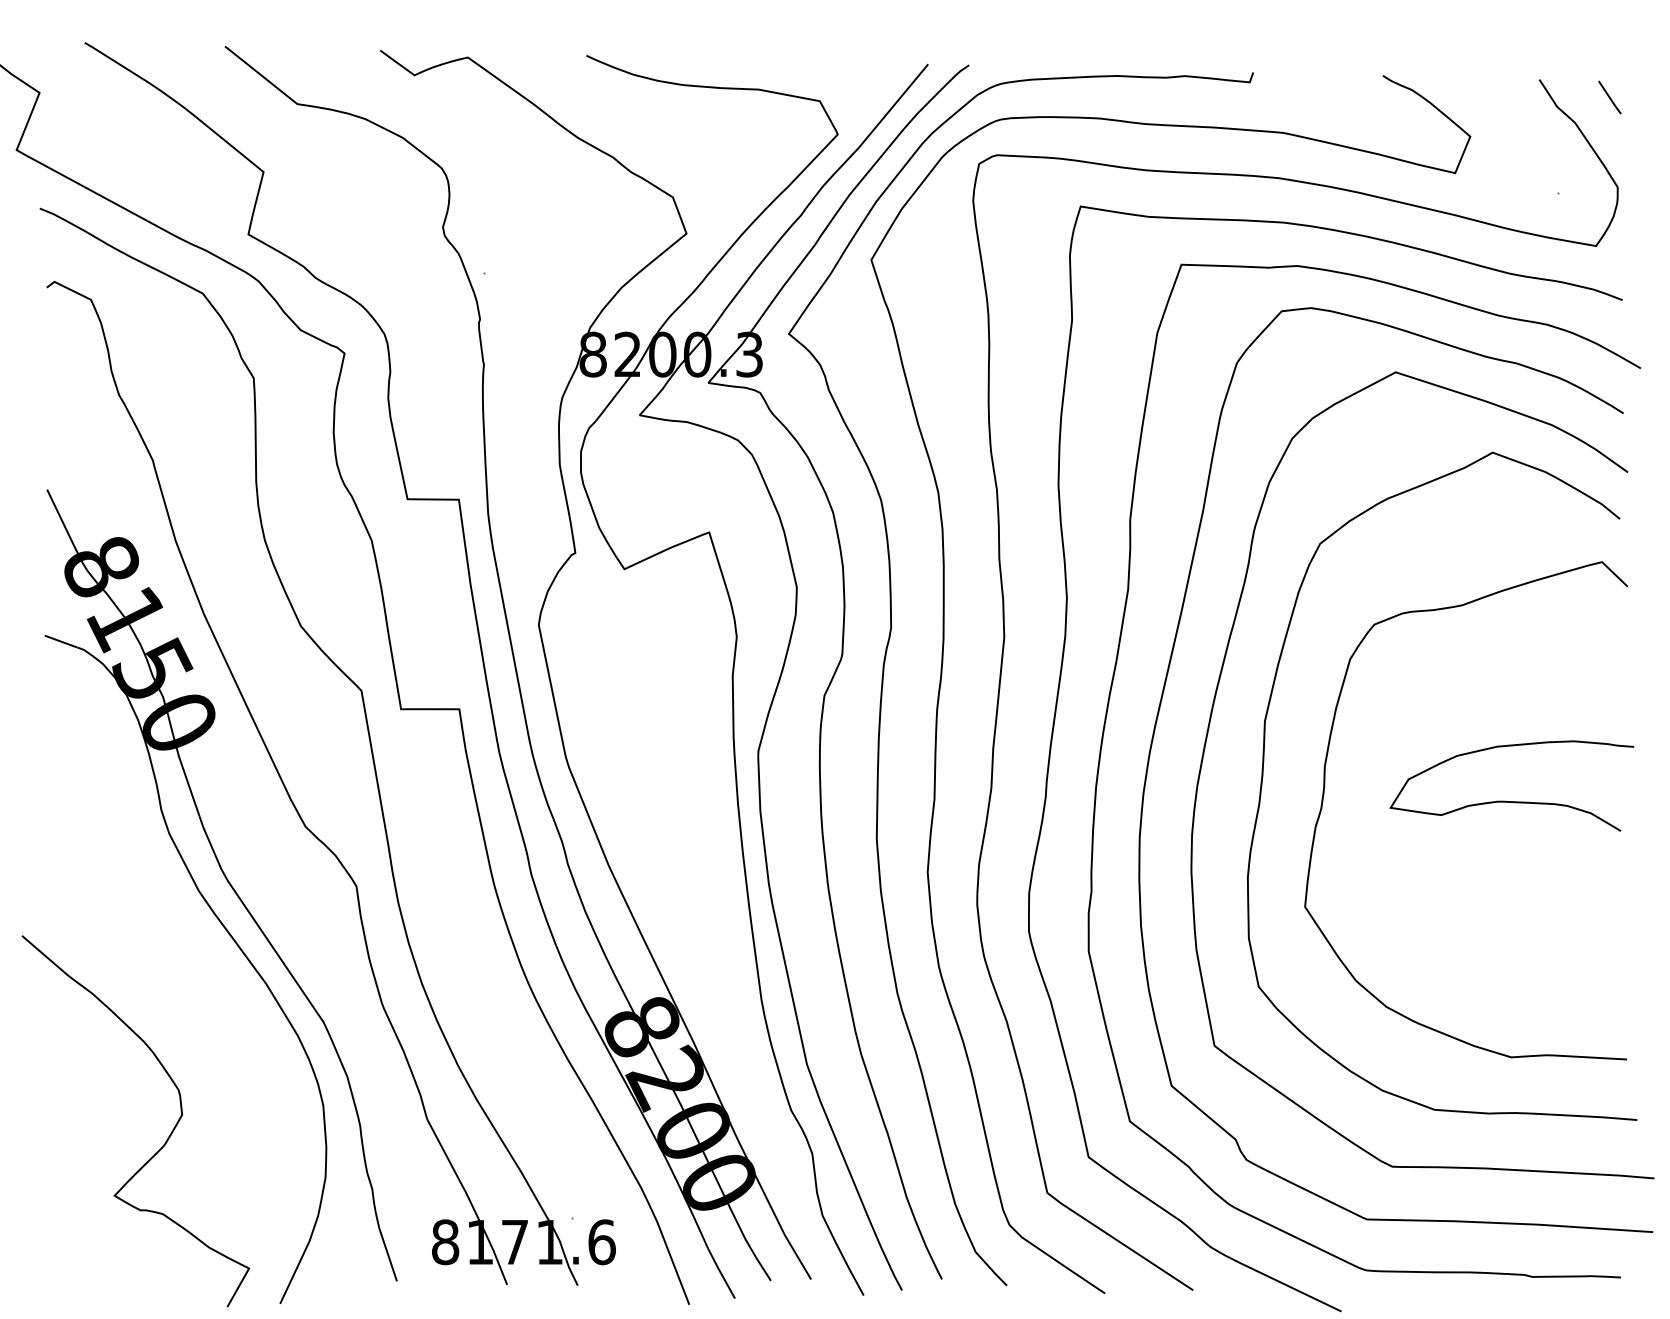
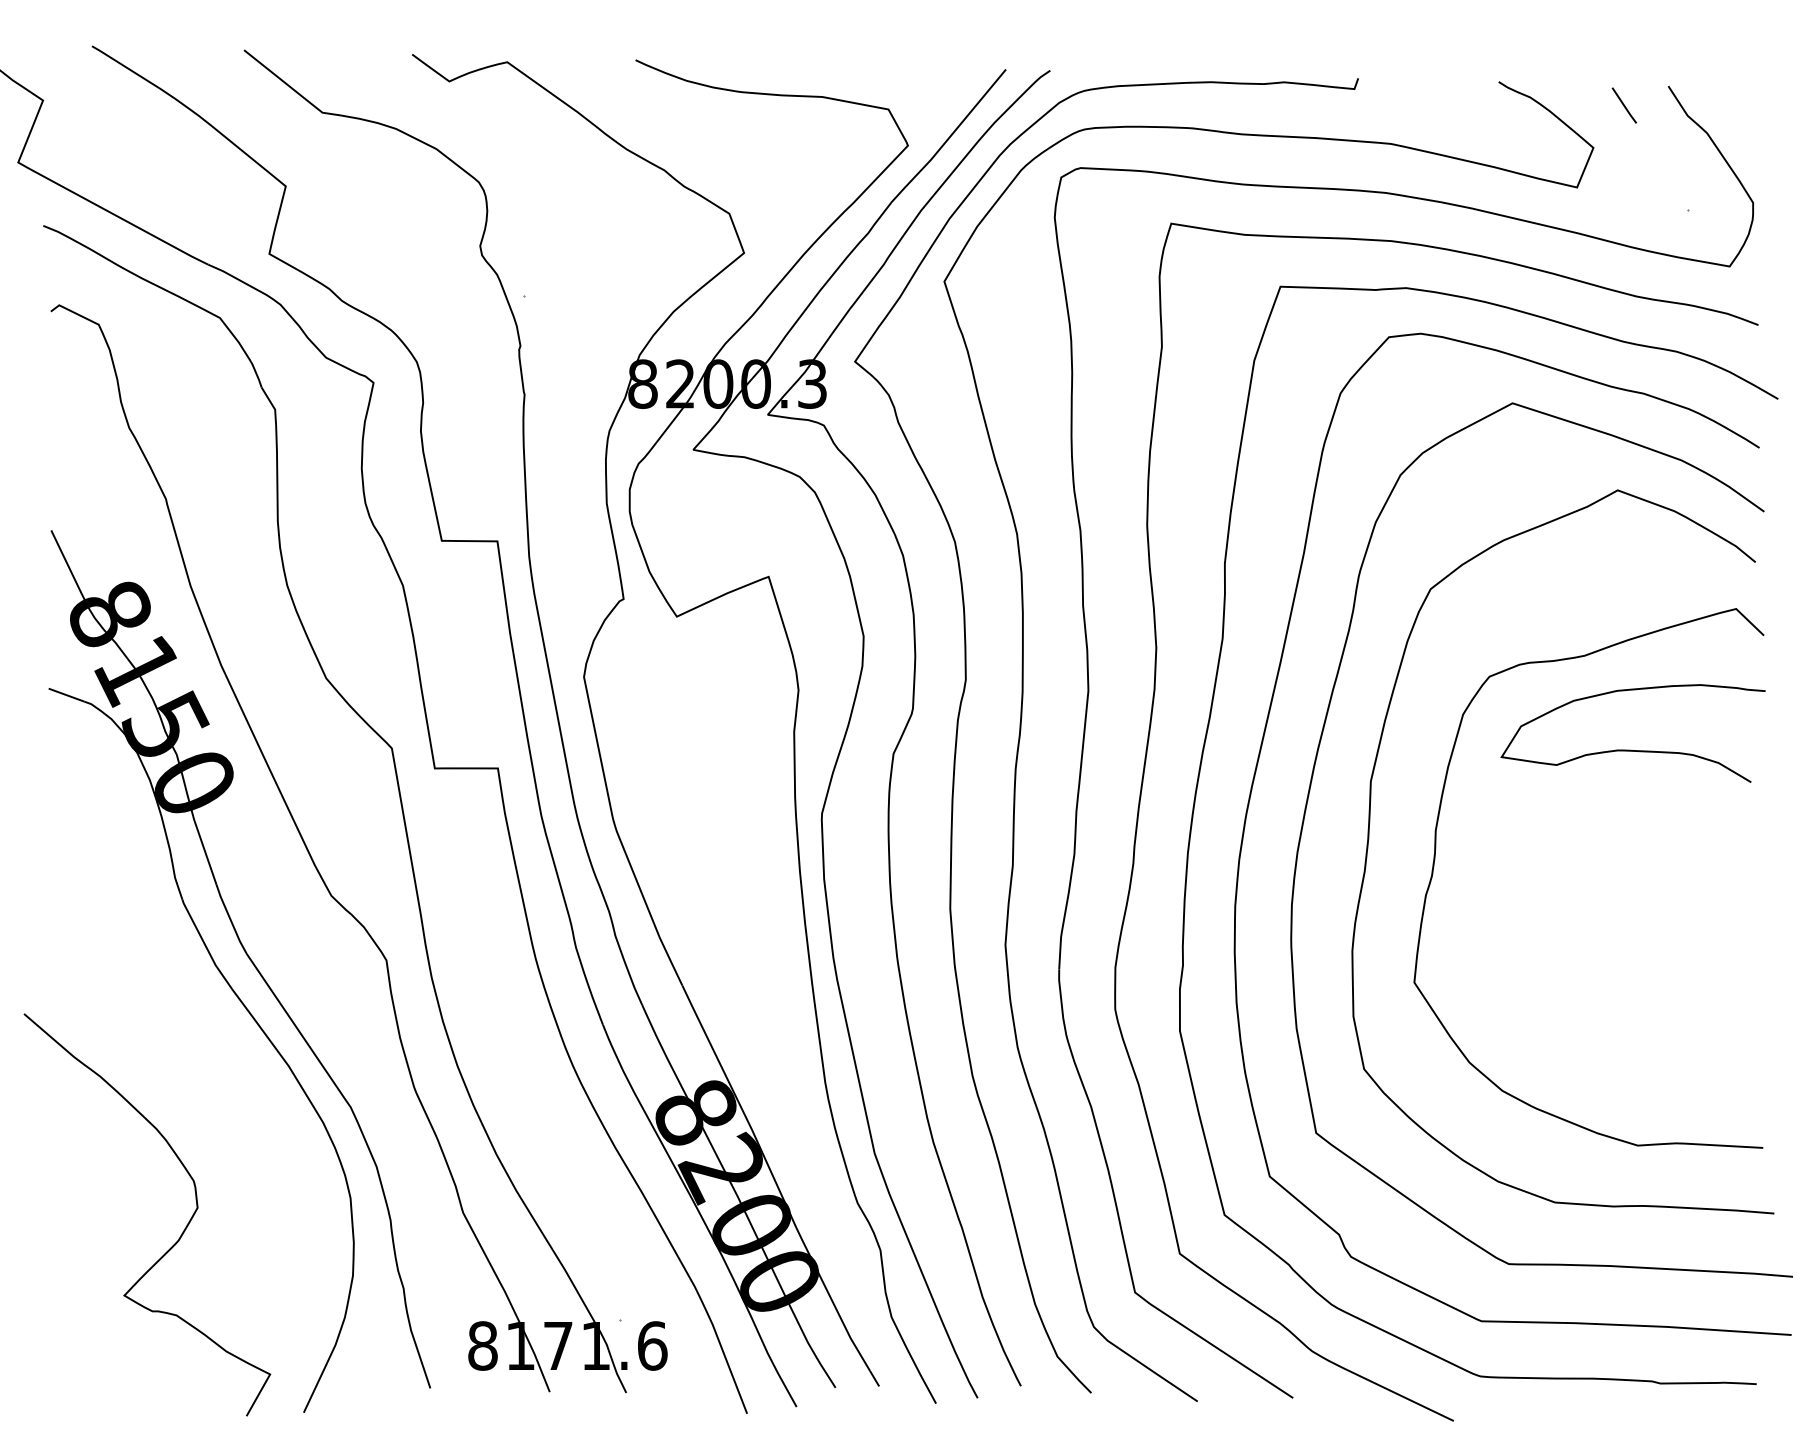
line: (1609, 97) -> (1623, 105), moved
curve: (1511, 801) -> (1632, 750), moved

